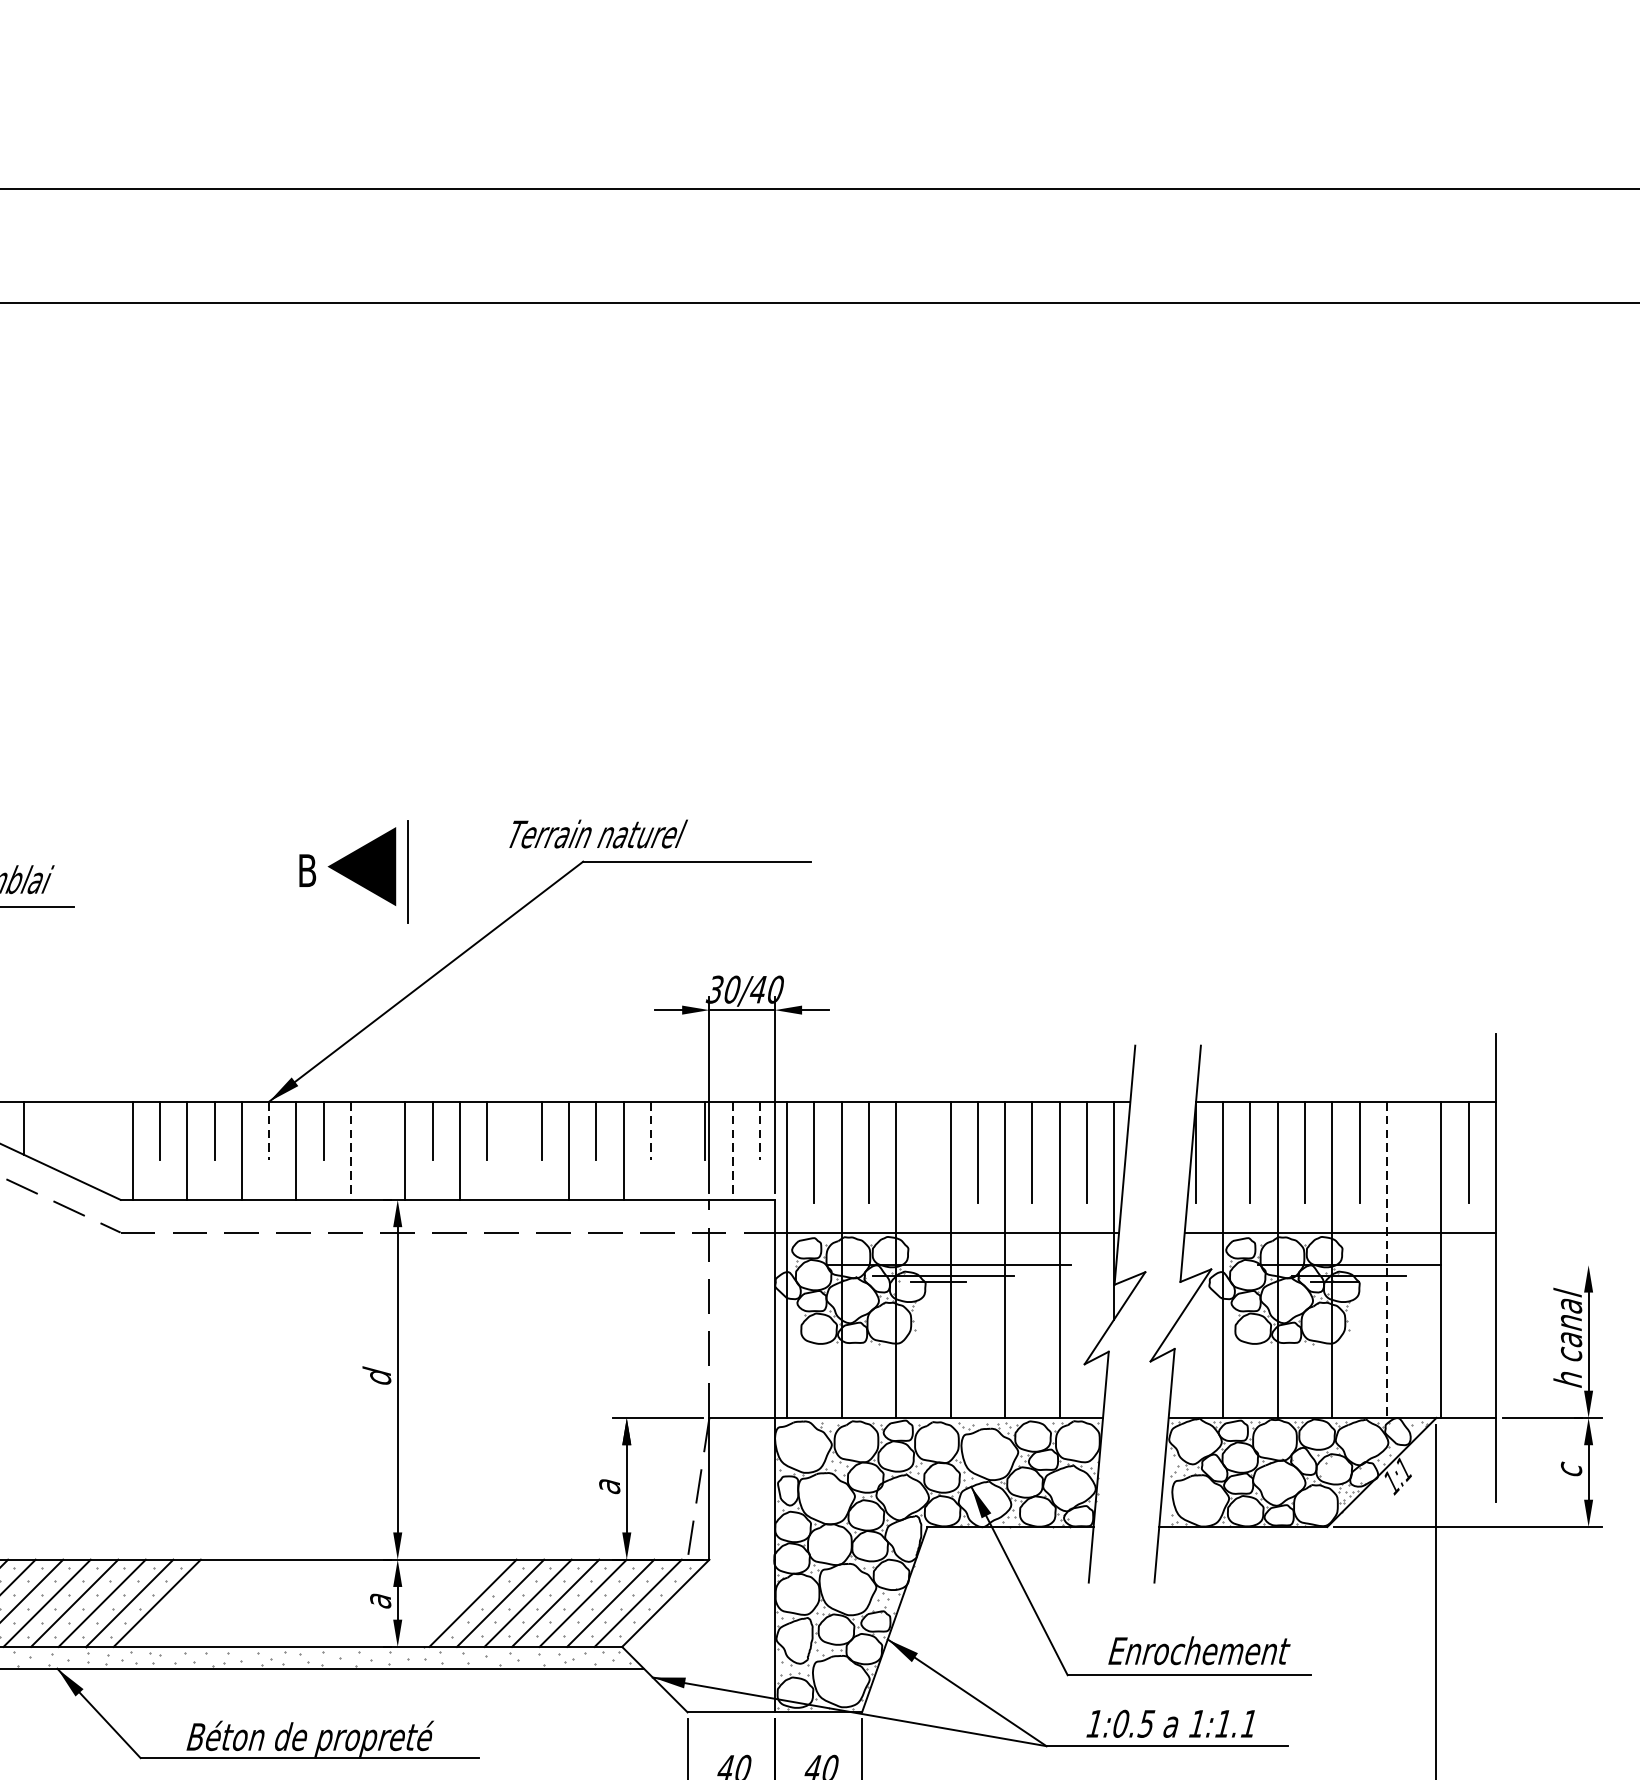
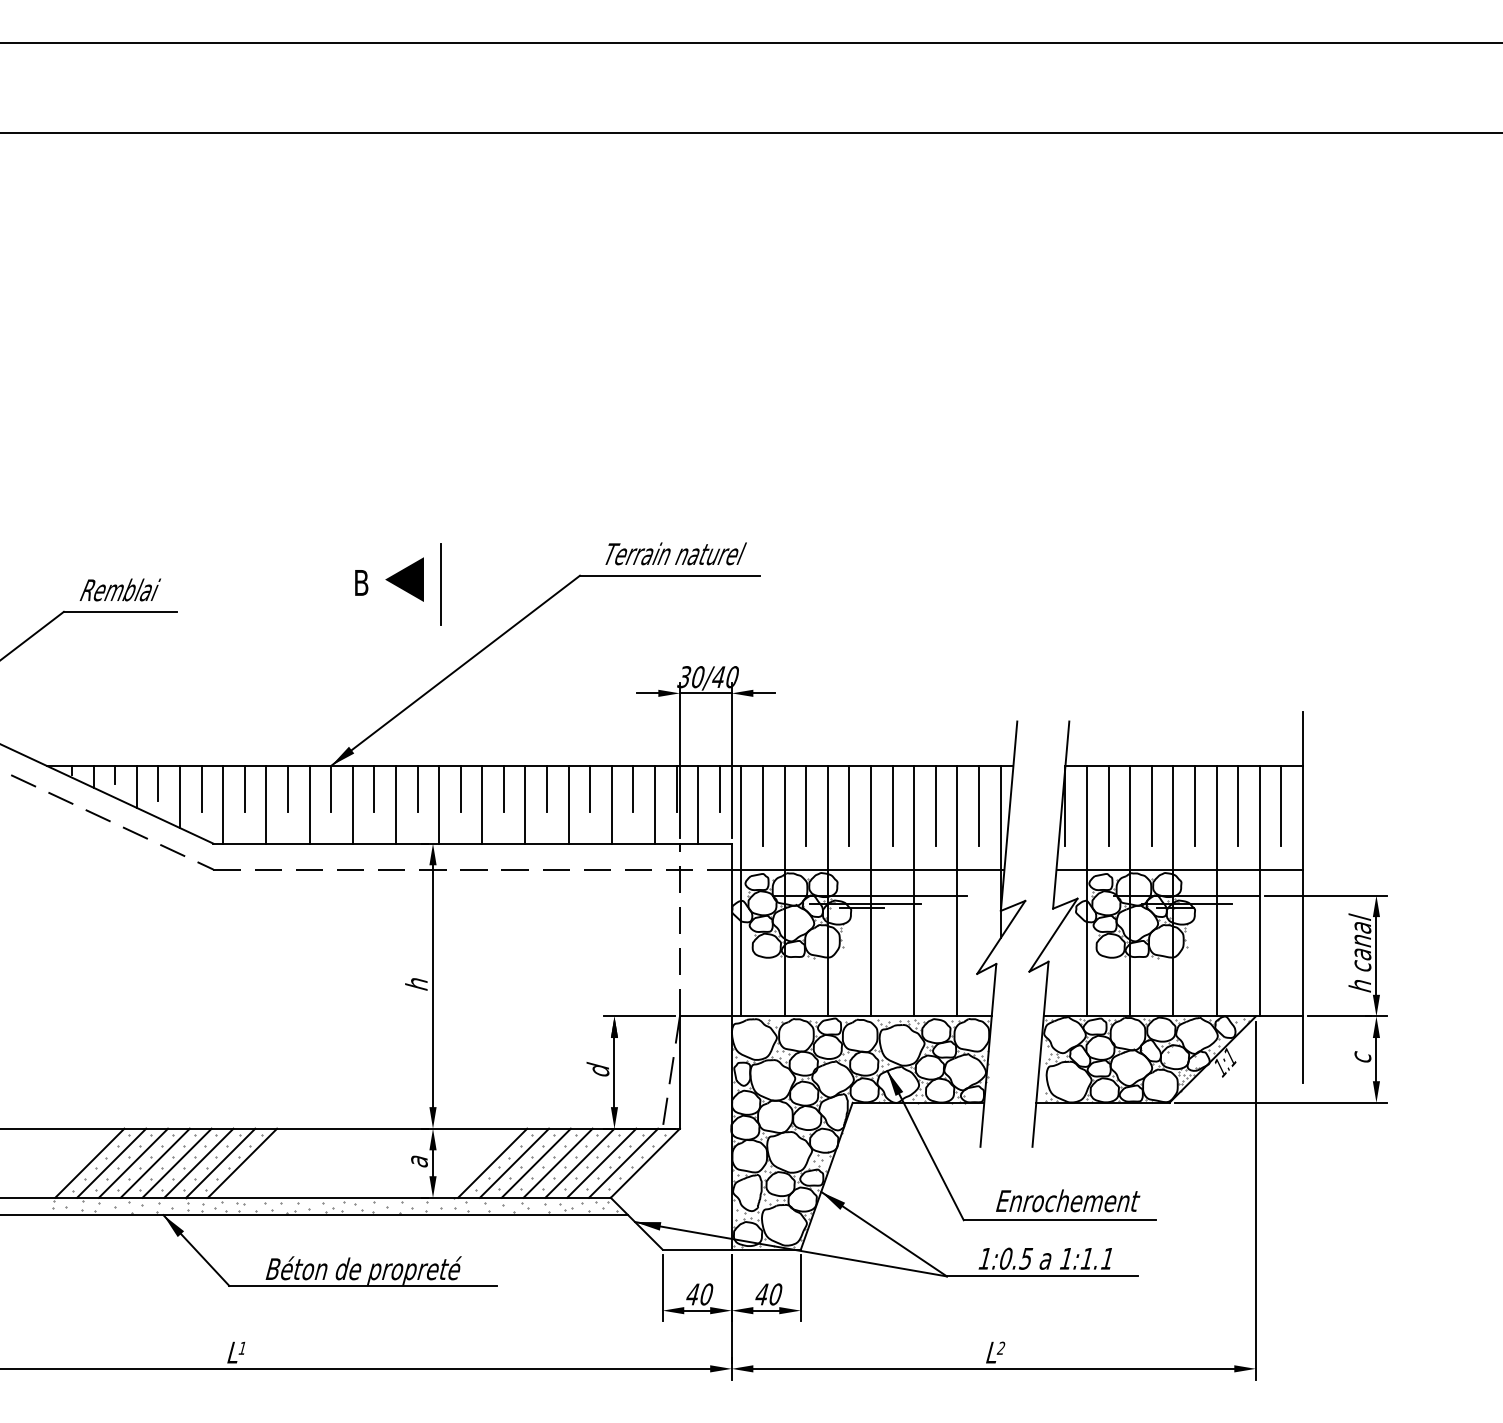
text: (597, 833) -> (675, 553), moved
part: (361, 866) -> (404, 579), size x0.71
line: (51, 1122) -> (158, 782), added
line: (105, 1130) -> (201, 788), added
line: (378, 1130) -> (417, 788), added
line: (269, 1131) -> (331, 789), dashed -> solid
line: (650, 1131) -> (633, 789), dashed -> solid
line: (759, 1131) -> (719, 789), dashed -> solid
line: (77, 1140) -> (179, 796), added
line: (350, 1150) -> (395, 804), dashed -> solid
line: (514, 1150) -> (525, 804), added
line: (678, 1150) -> (655, 804), added
line: (732, 1150) -> (698, 804), dashed -> solid
line: (923, 1151) -> (849, 805), added
line: (1414, 1151) -> (1238, 805), added
line: (1386, 1260) -> (1216, 891), dashed -> solid
line: (1524, 1265) -> (1325, 895), added
text: (376, 1375) -> (416, 982), d -> h
text: (605, 1484) -> (597, 1069), a -> d

